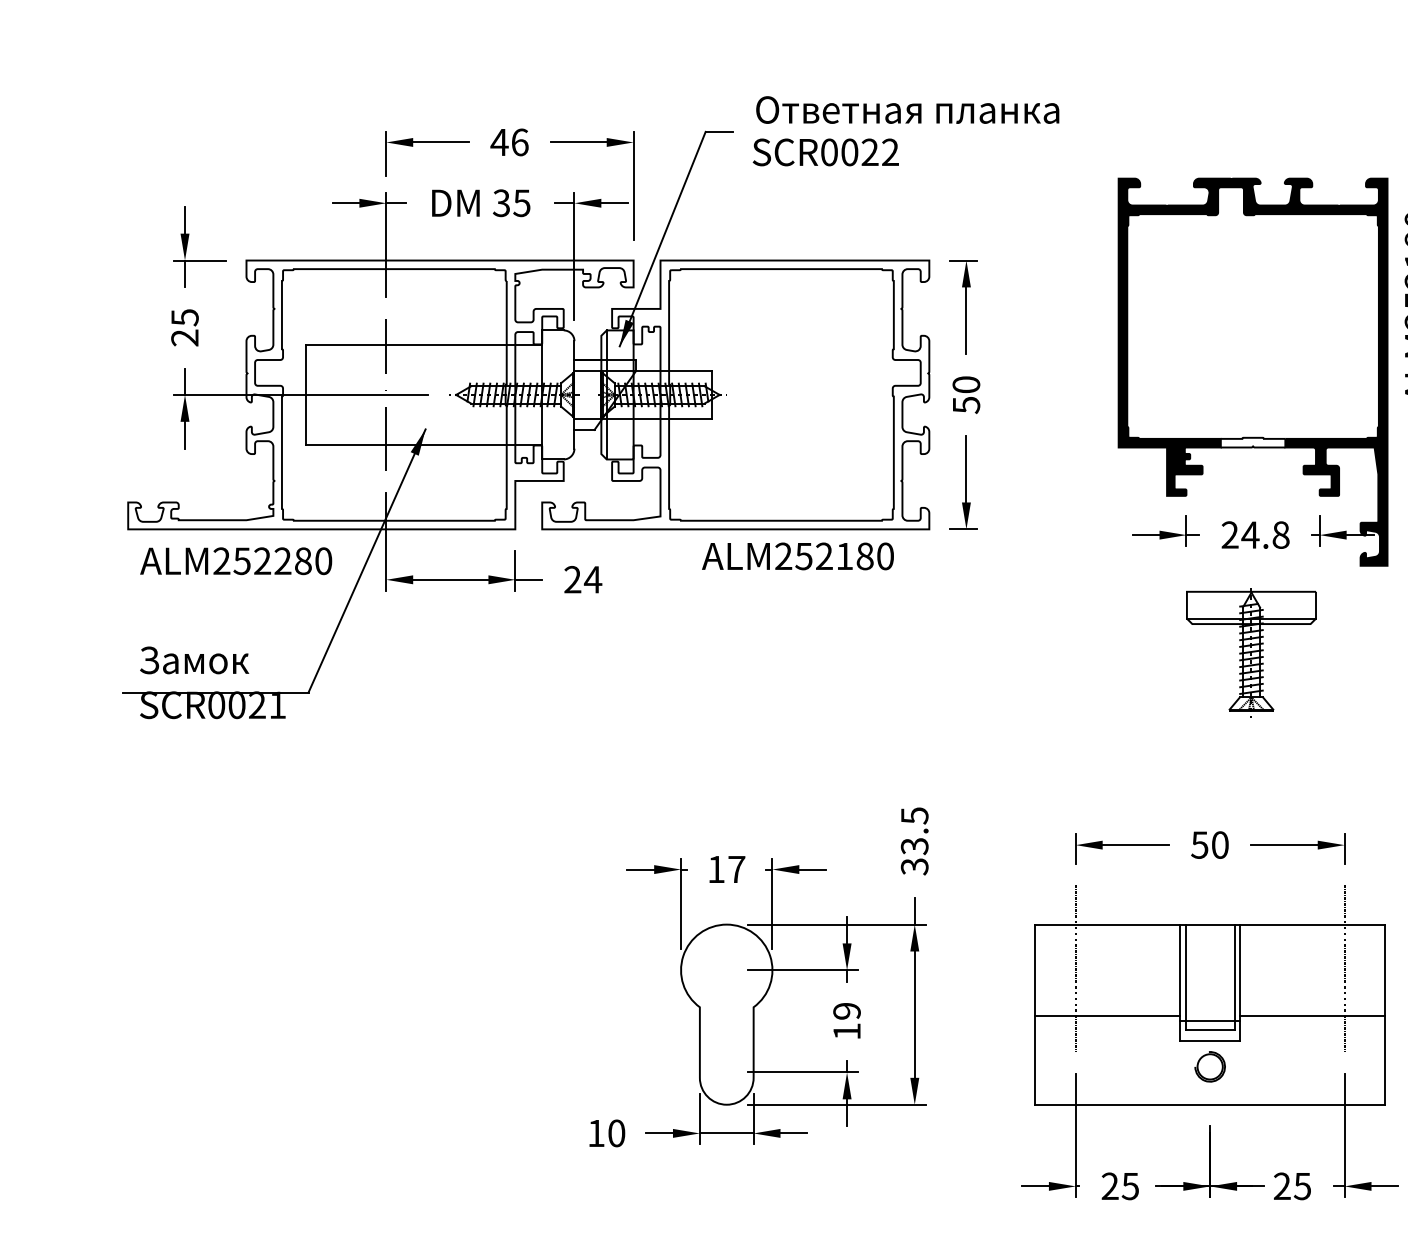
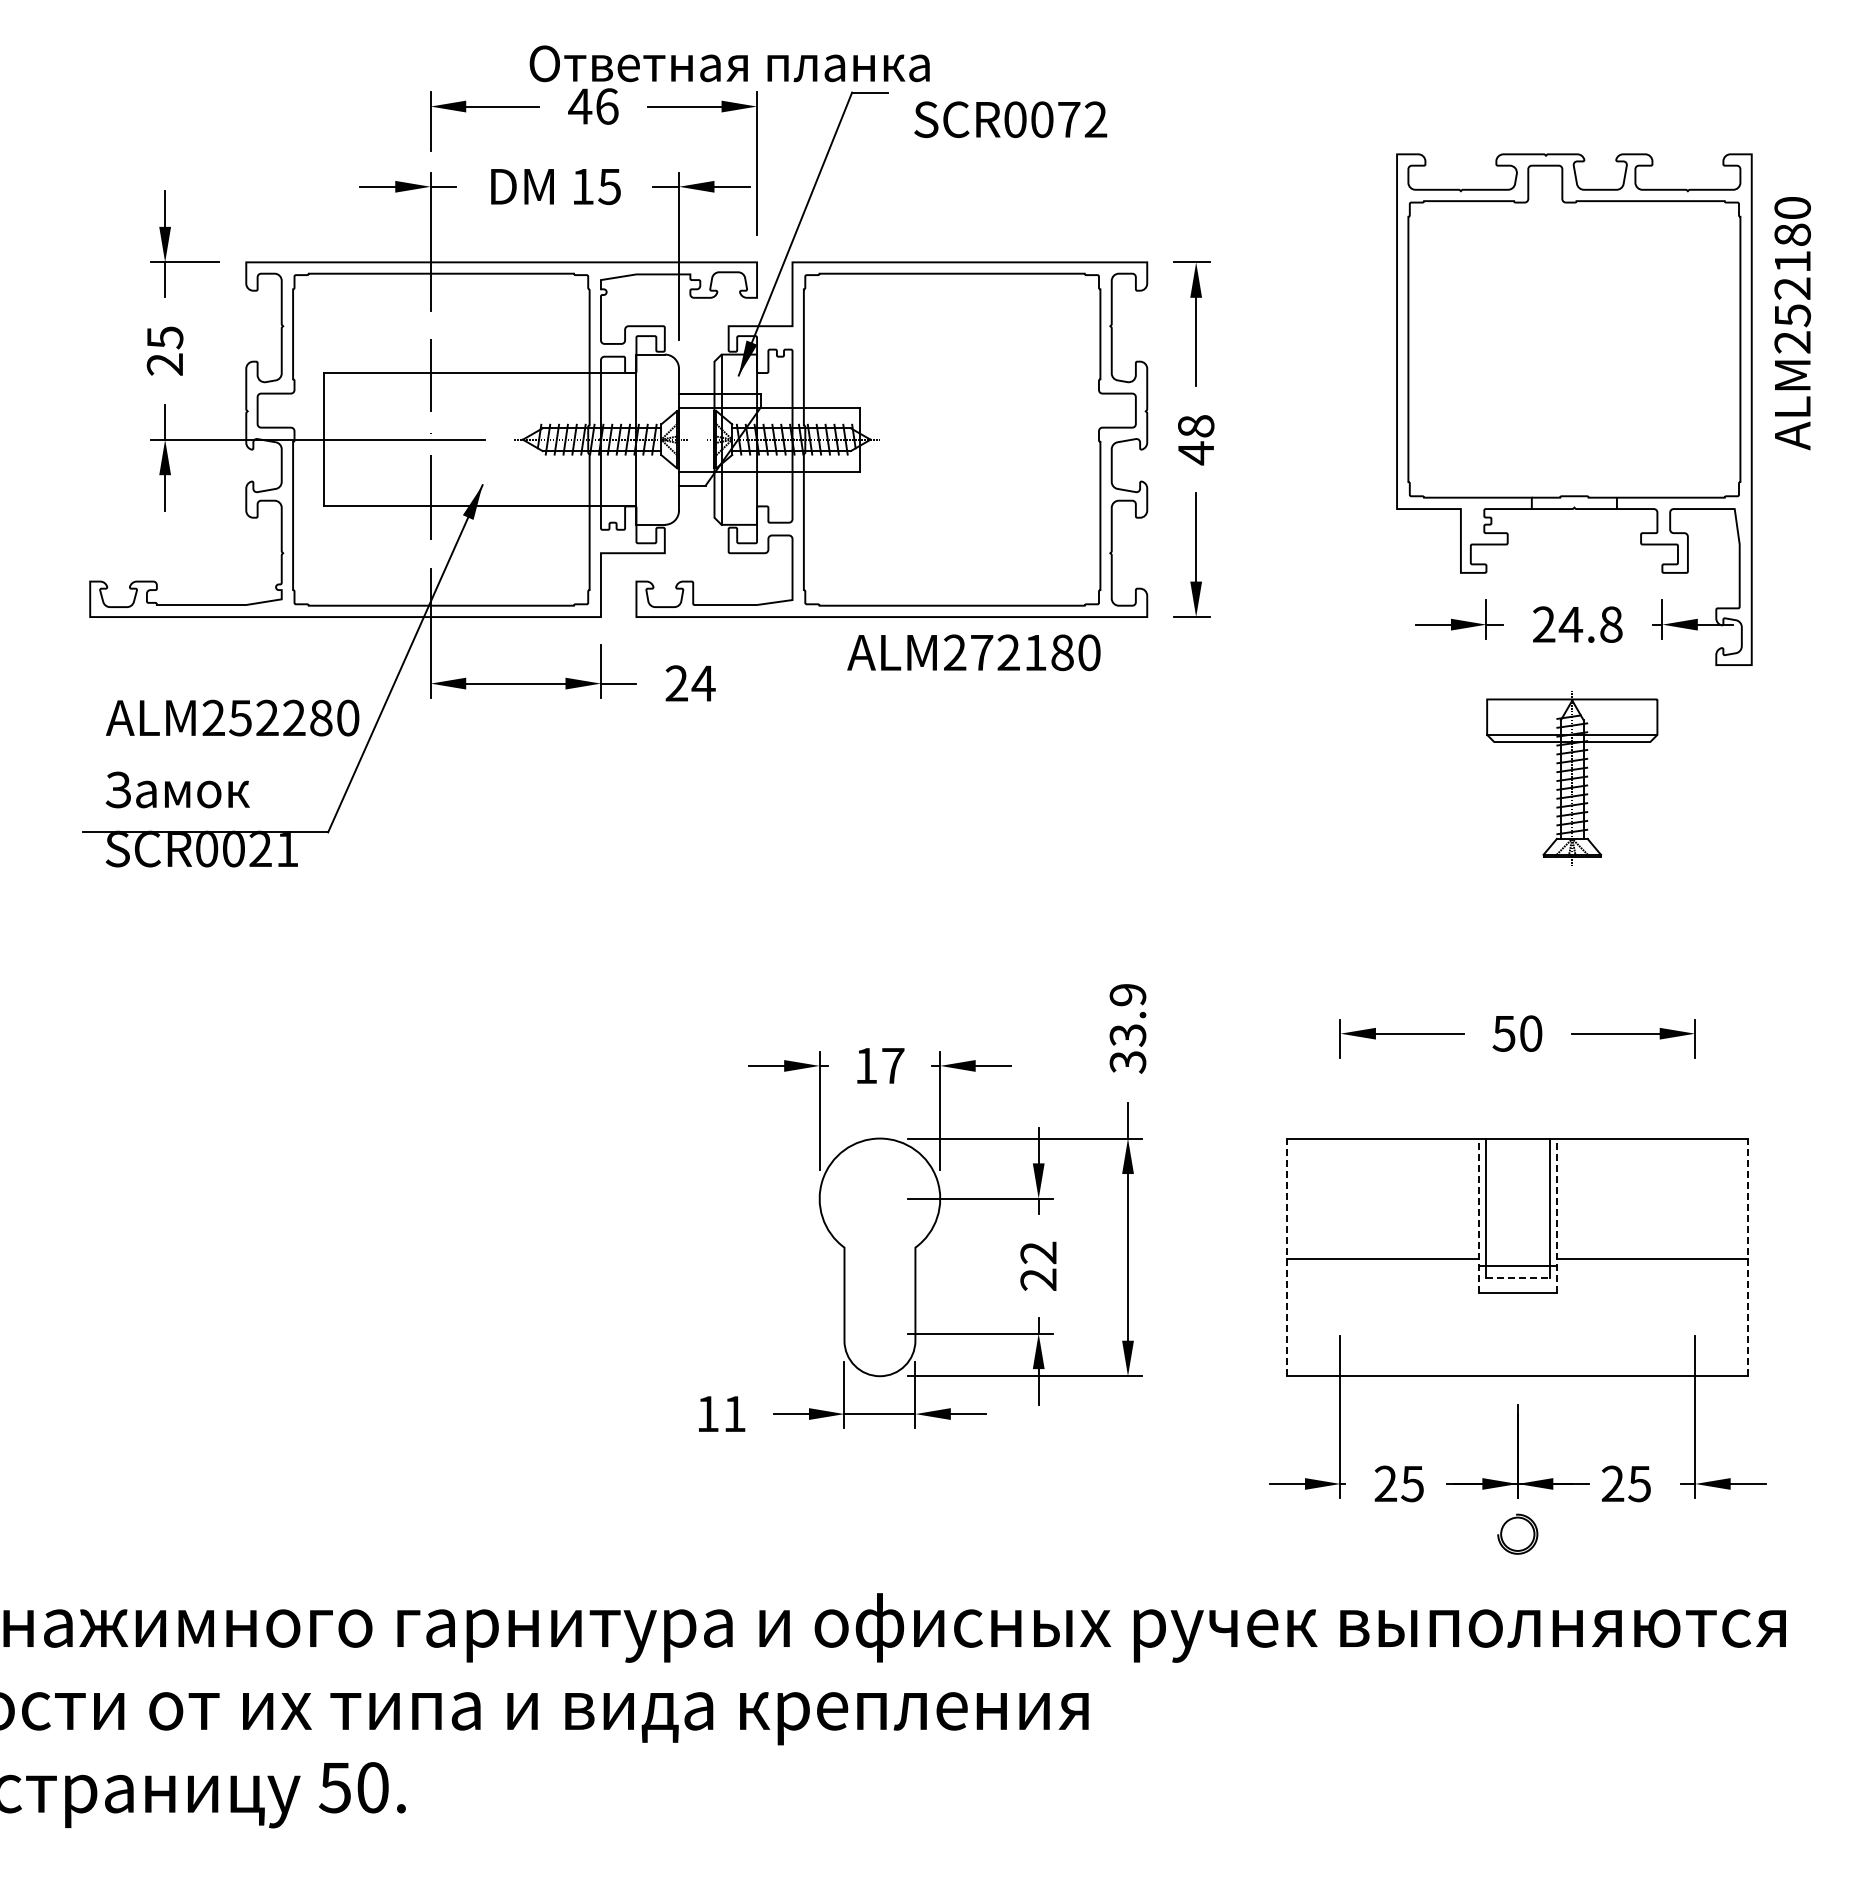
text: (907, 109) -> (729, 63), moved
text: (870, 152) -> (1069, 119), SCR0022 -> SCR0072
text: (501, 203) -> (582, 186), 35 -> 15
fill: (1253, 372) -> (1574, 409), removed
text: (965, 395) -> (1195, 440), 50 -> 48
text: (803, 556) -> (981, 653), ALM252180 -> ALM272180
text: (236, 560) -> (232, 717), moved
text: (914, 816) -> (1127, 995), 33.5 -> 33.9
line: (1075, 968) -> (1340, 1196), removed
line: (1344, 968) -> (1695, 1196), removed
line: (1180, 982) -> (1478, 1215), solid -> dashed
line: (1240, 982) -> (1557, 1215), solid -> dashed
line: (1035, 1014) -> (1287, 1257), solid -> dashed
line: (1385, 1014) -> (1748, 1257), solid -> dashed
text: (846, 1020) -> (1038, 1265), 19 -> 22
line: (1210, 1029) -> (1518, 1277), solid -> dashed
part: (1209, 1066) -> (1517, 1533), moved
text: (616, 1132) -> (734, 1413), 10 -> 11

